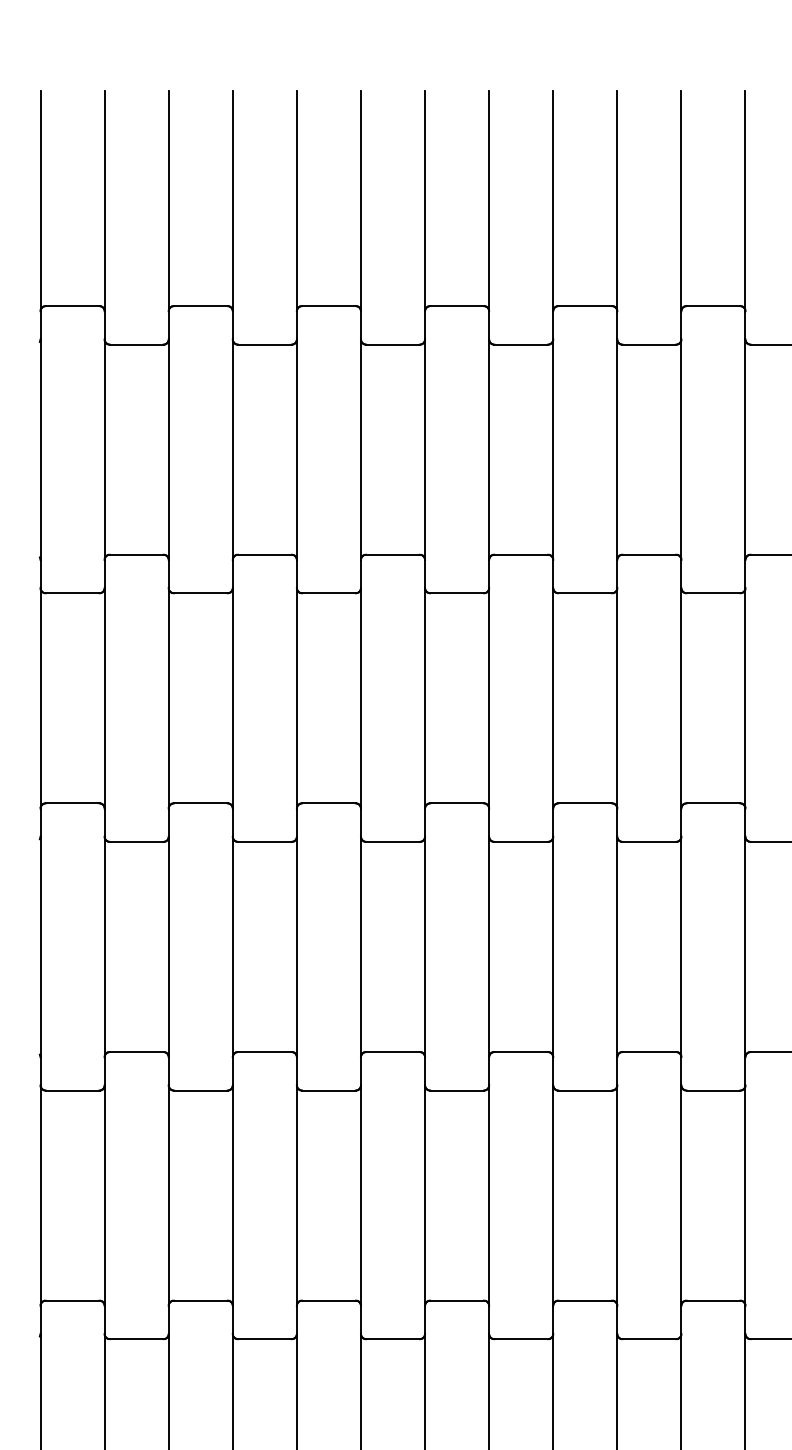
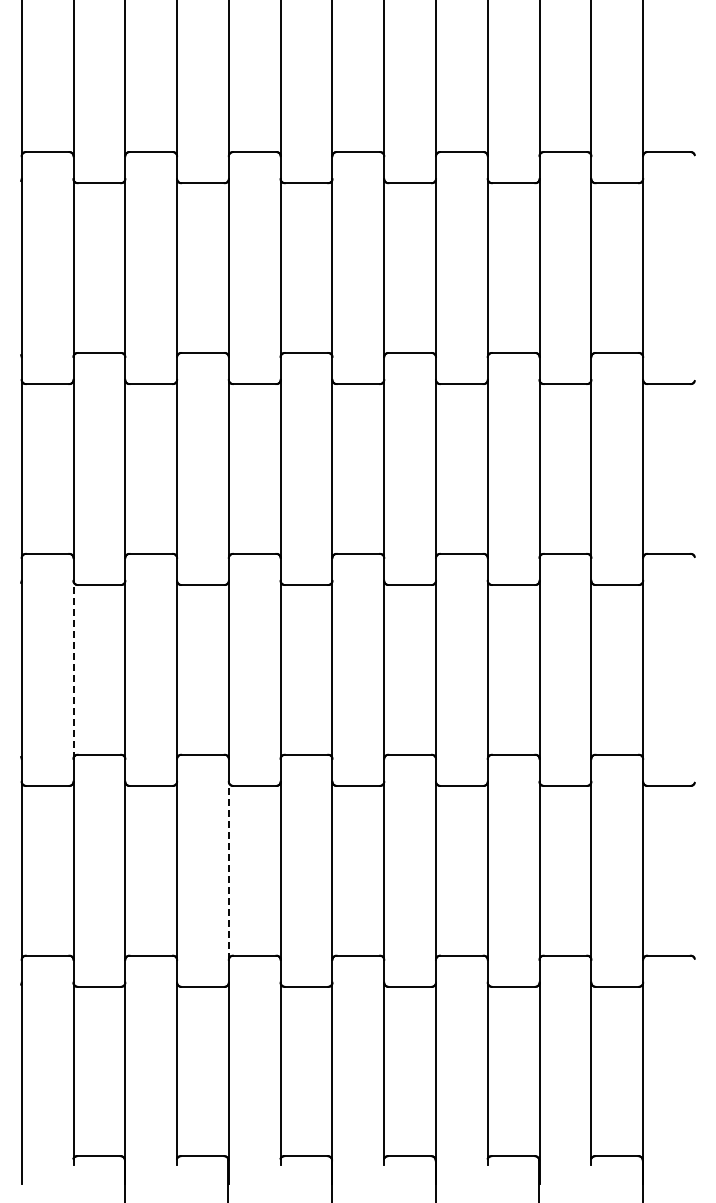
line: (104, 946) -> (73, 669), solid -> dashed
line: (296, 1195) -> (228, 870), solid -> dashed

